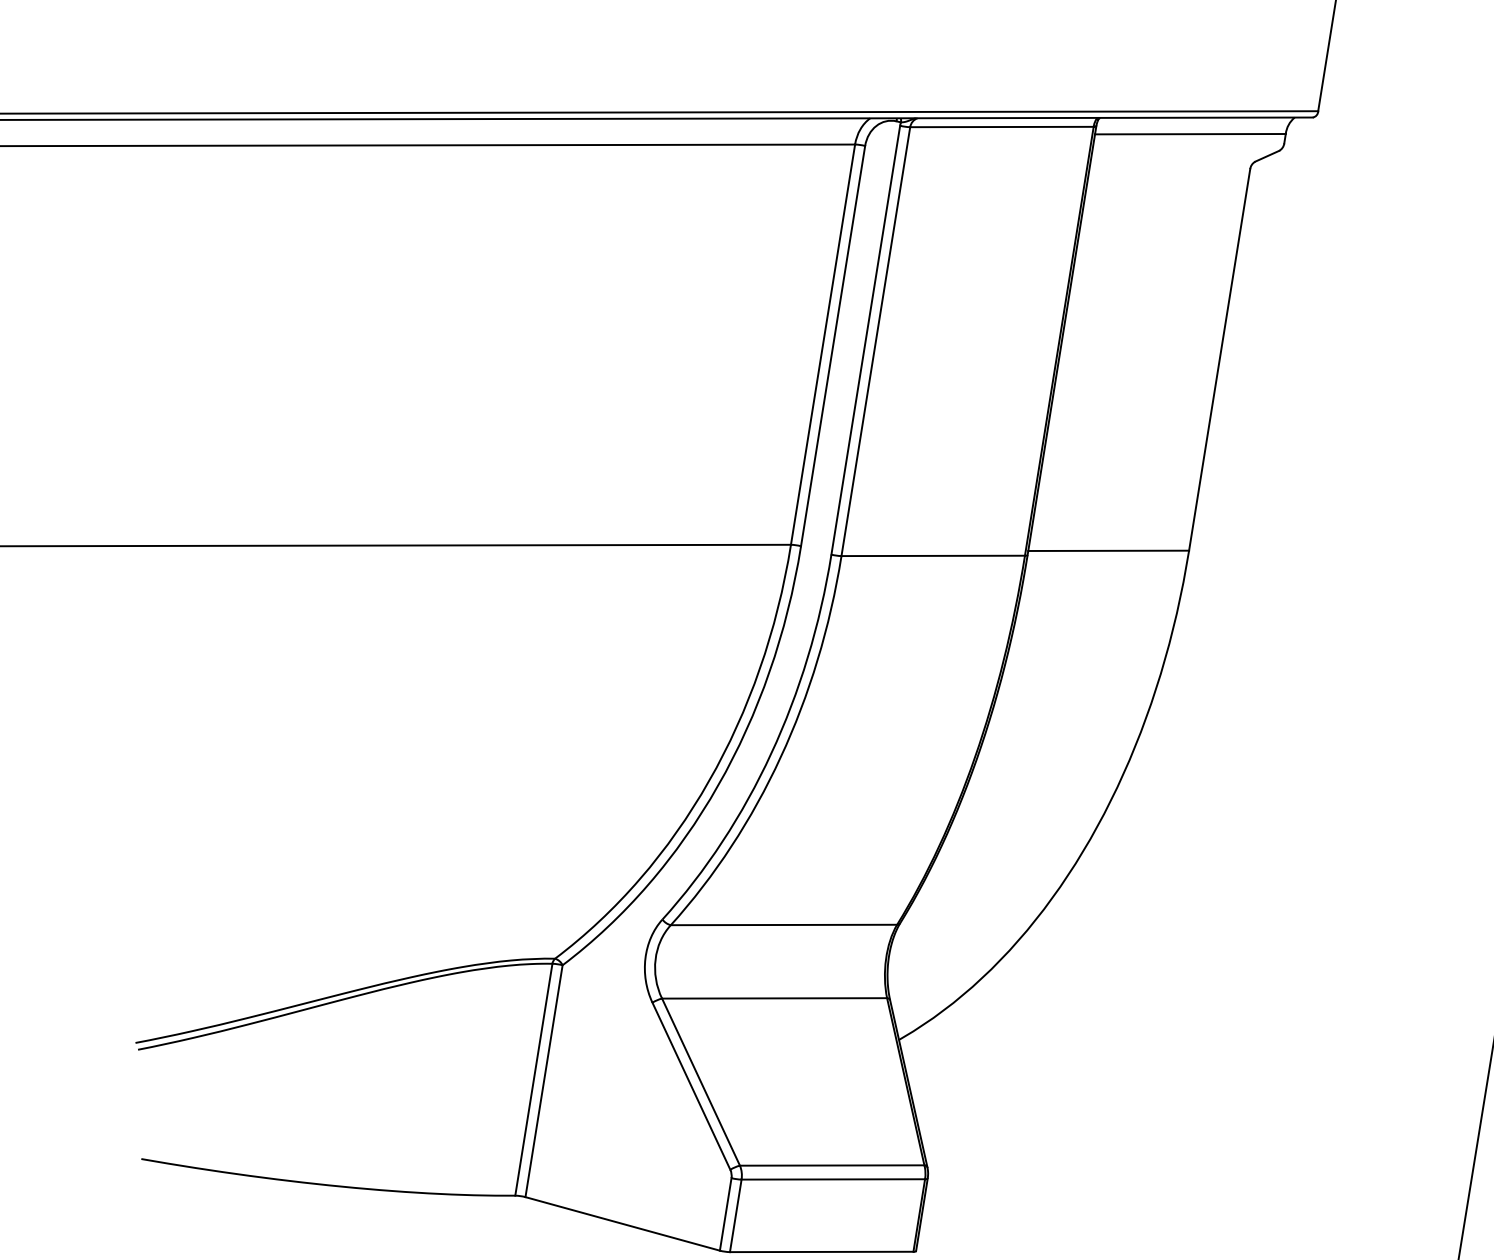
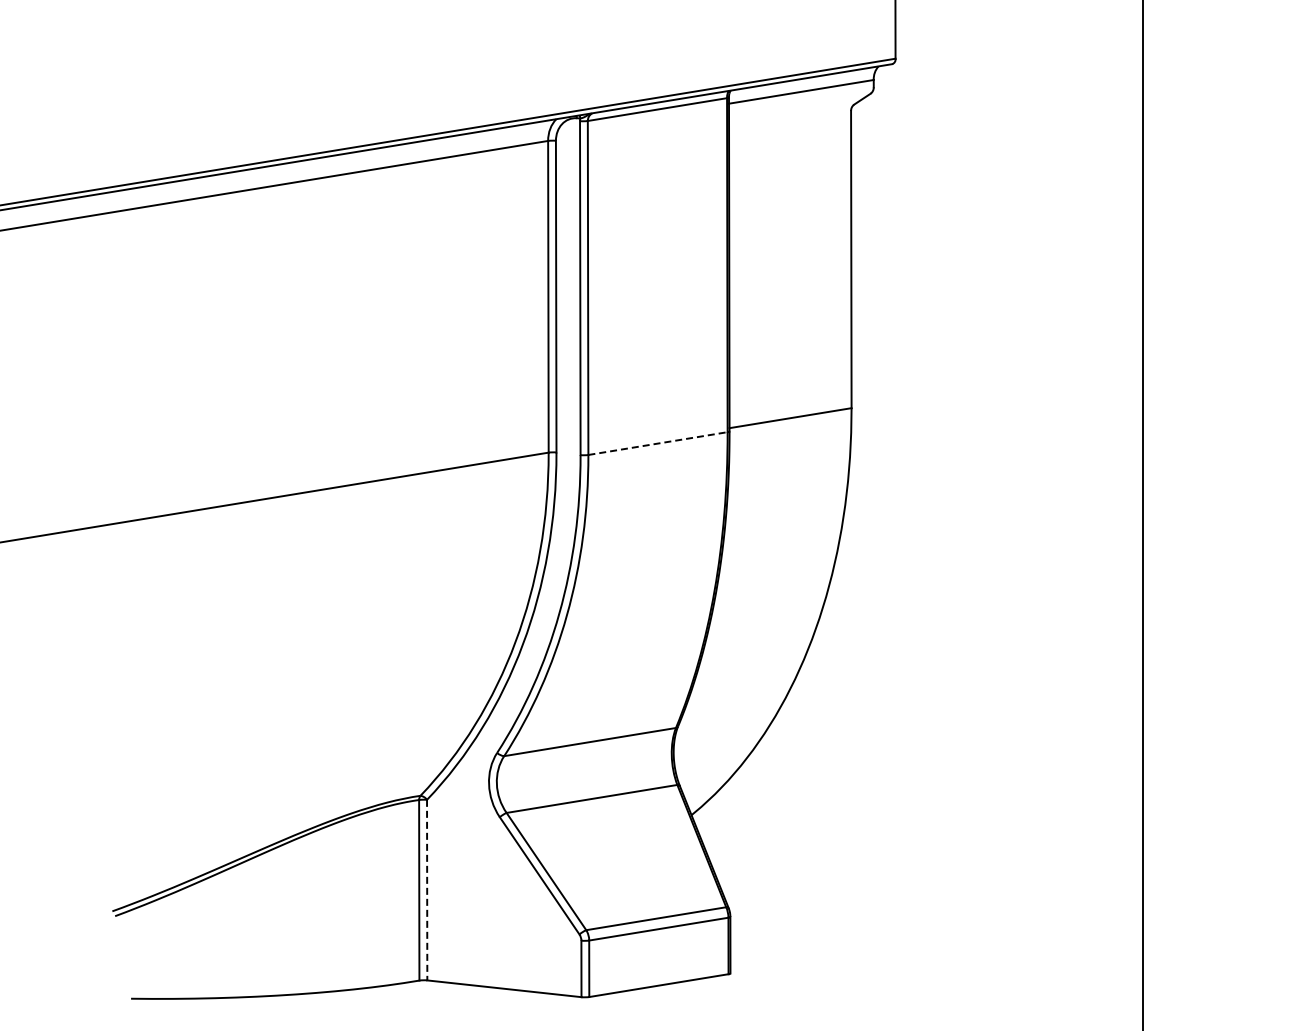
line: (933, 555) -> (658, 443), solid -> dashed
line: (544, 1081) -> (427, 890), solid -> dashed

